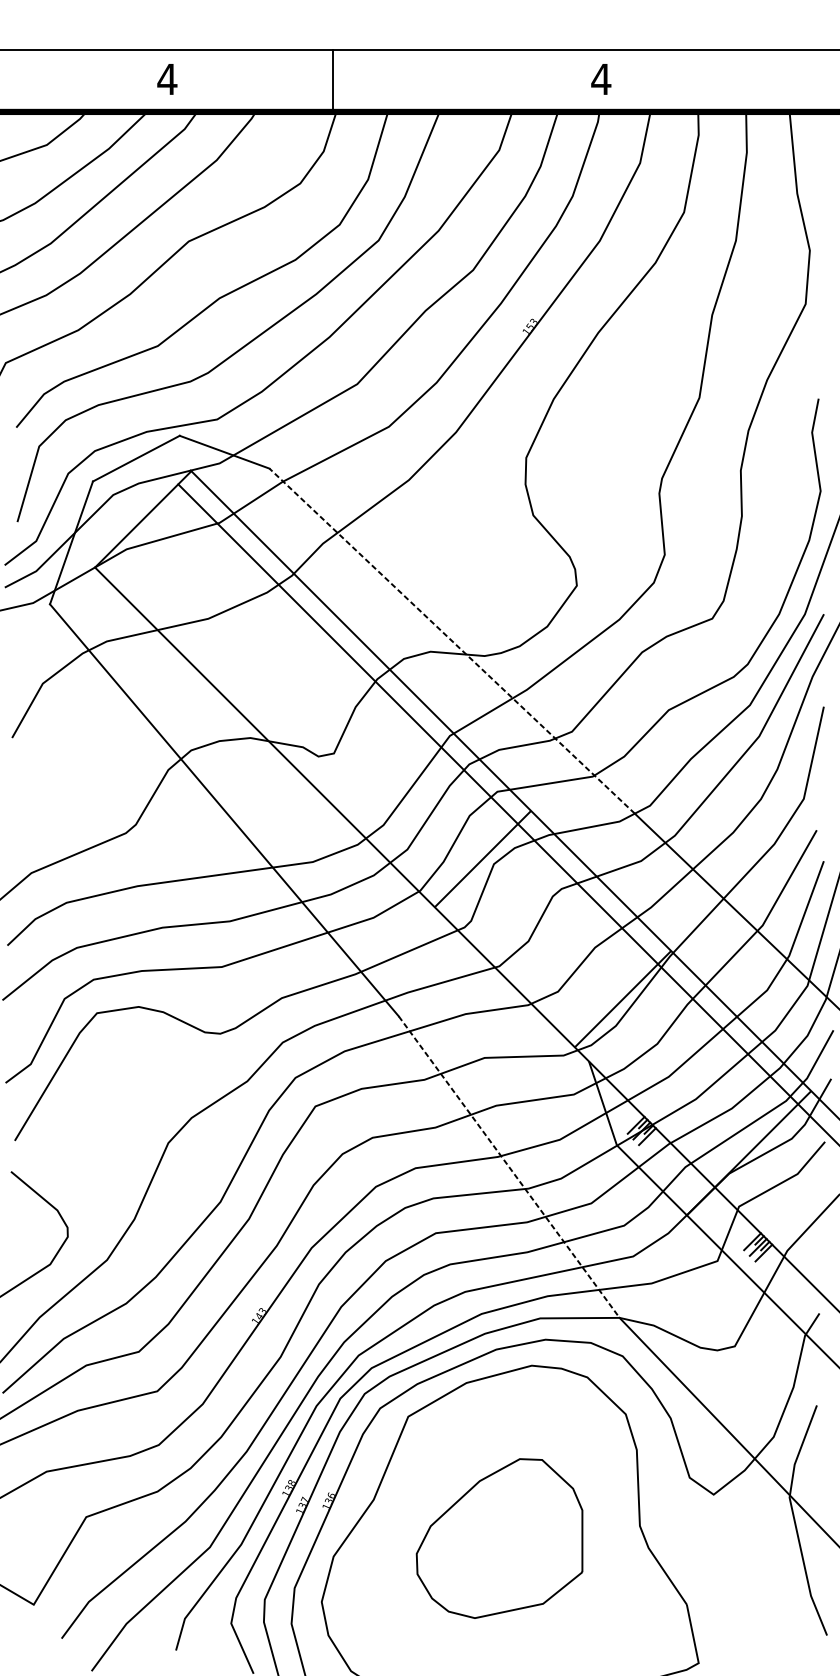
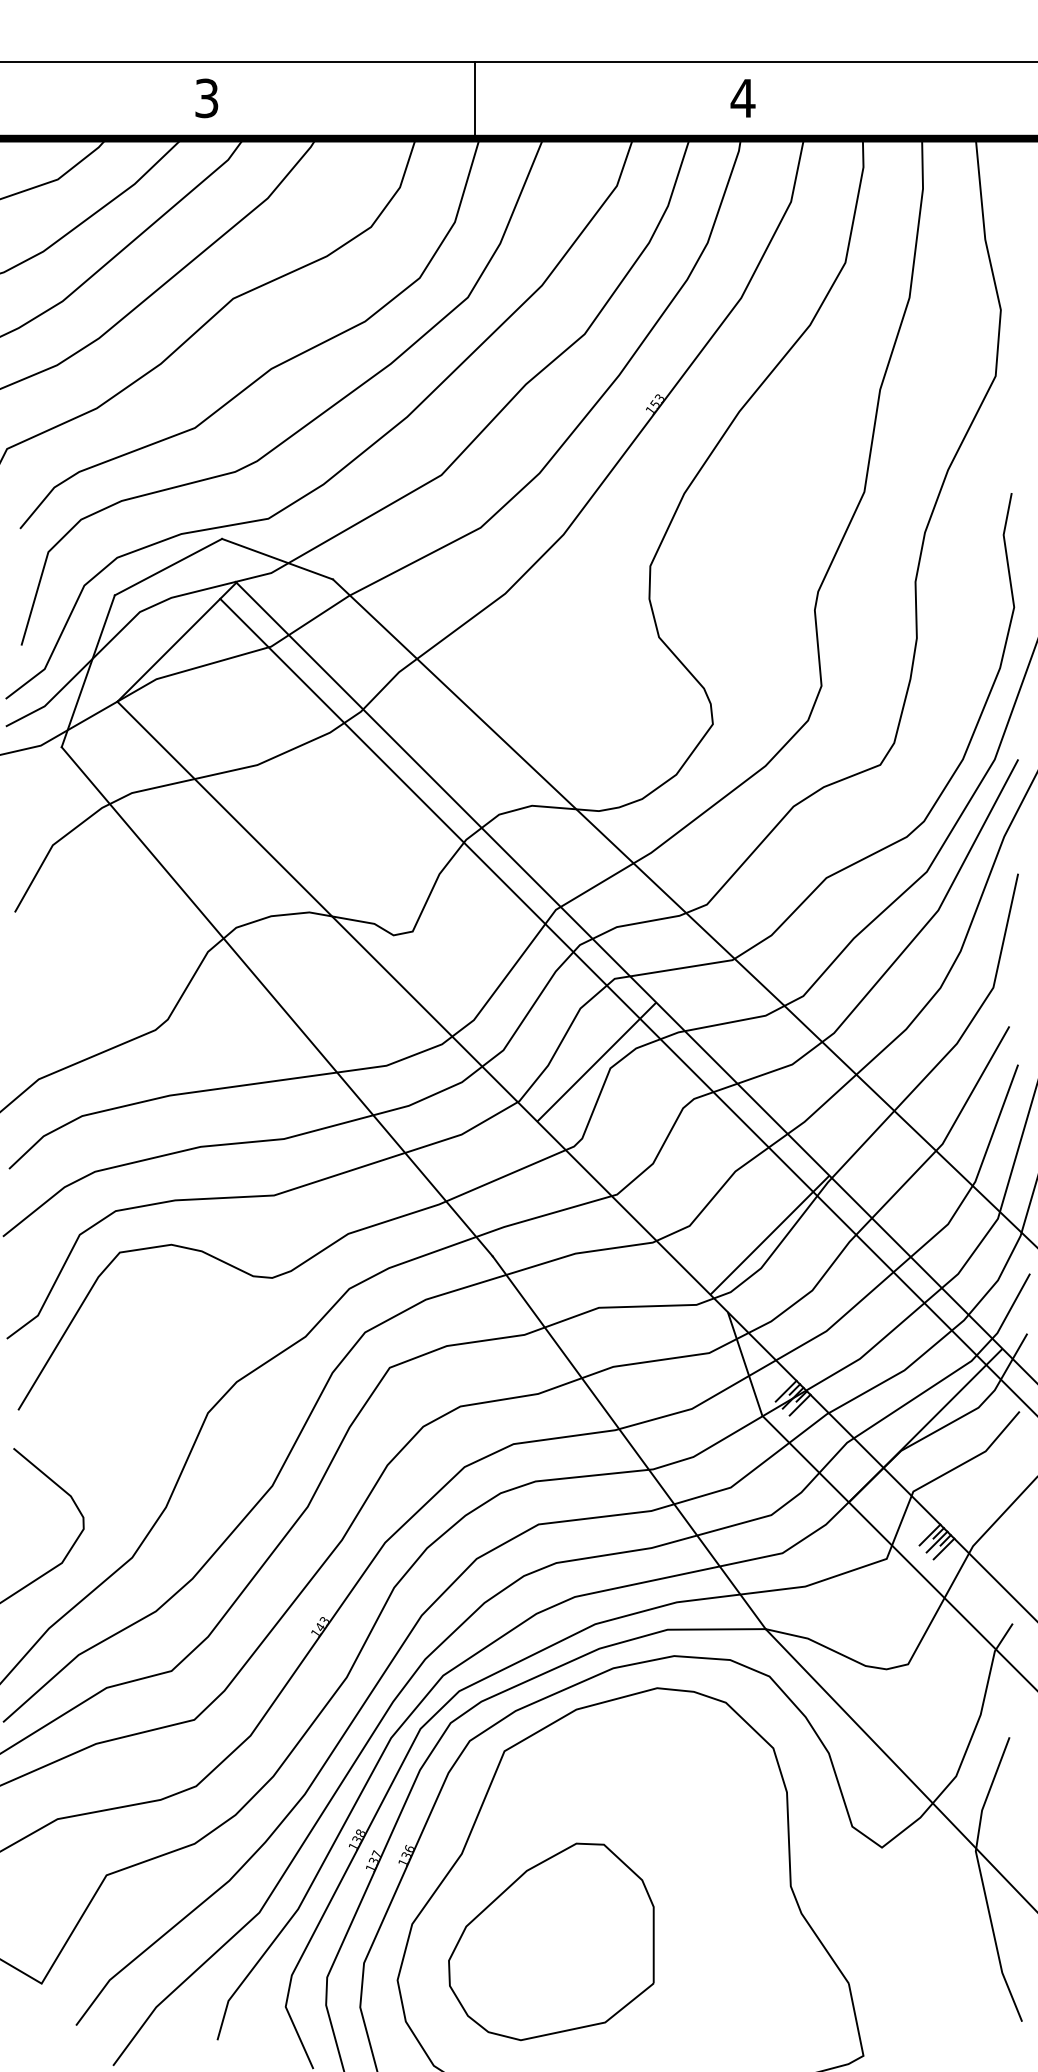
text: (167, 79) -> (206, 98), 4 -> 3
line: (333, 81) -> (475, 100), moved
line: (451, 640) -> (558, 792), dashed -> solid
line: (509, 1166) -> (629, 1442), dashed -> solid
part: (499, 1538) -> (551, 1941), moved

